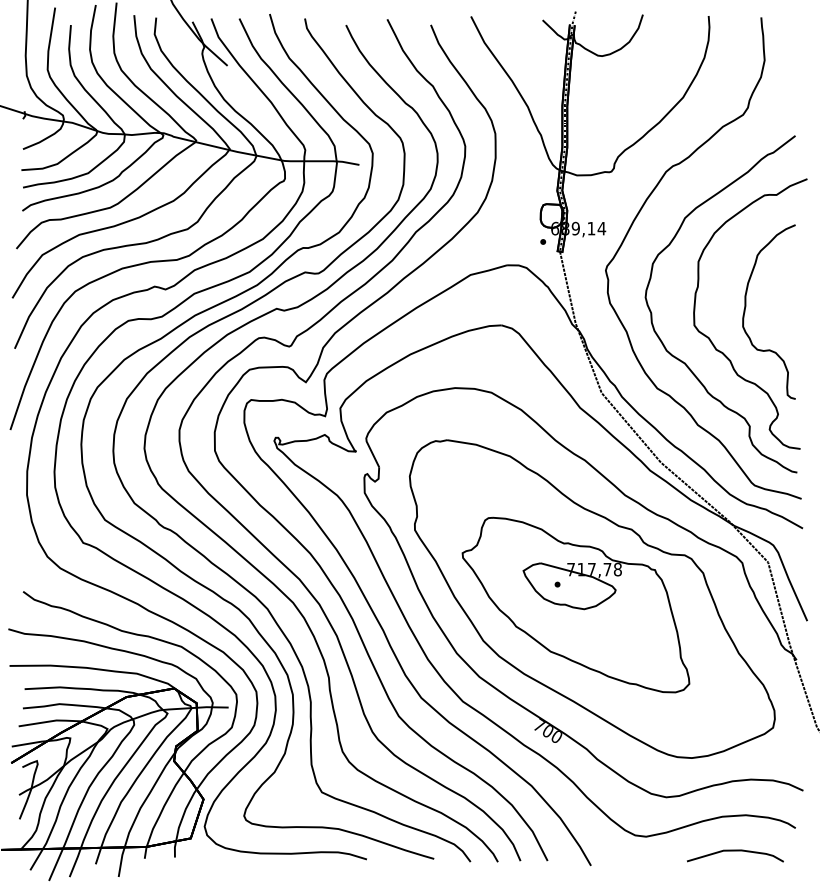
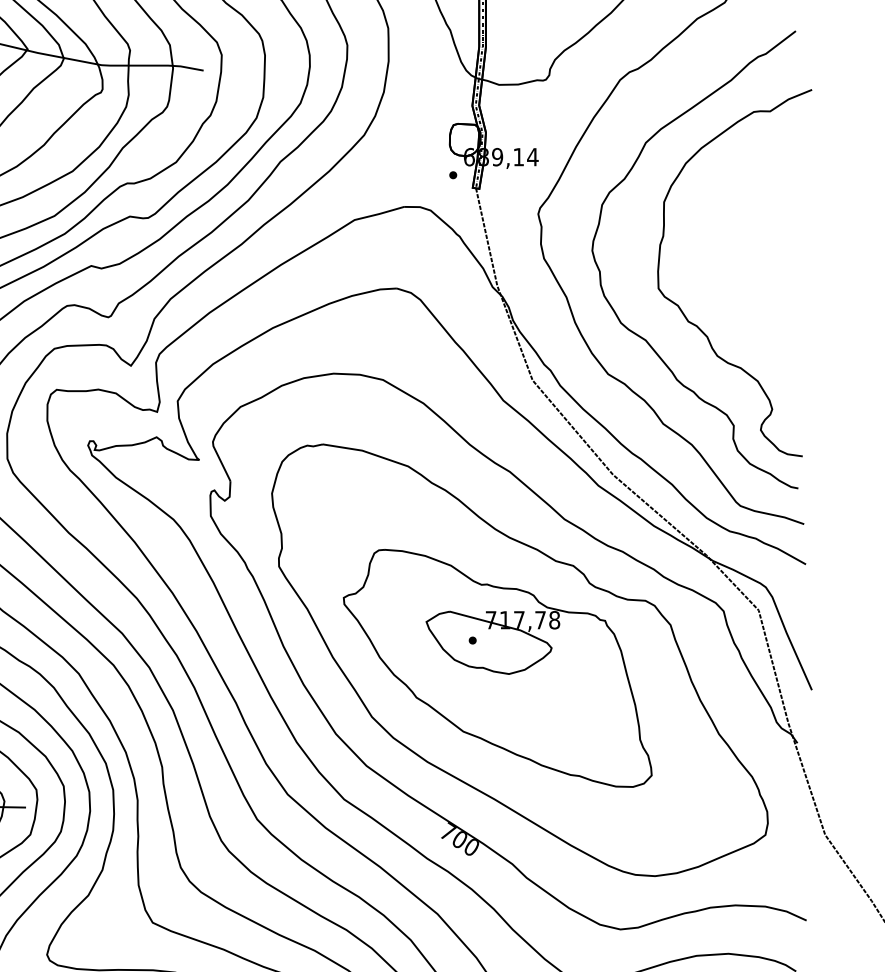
curve: (746, 307) -> (729, 264), removed

